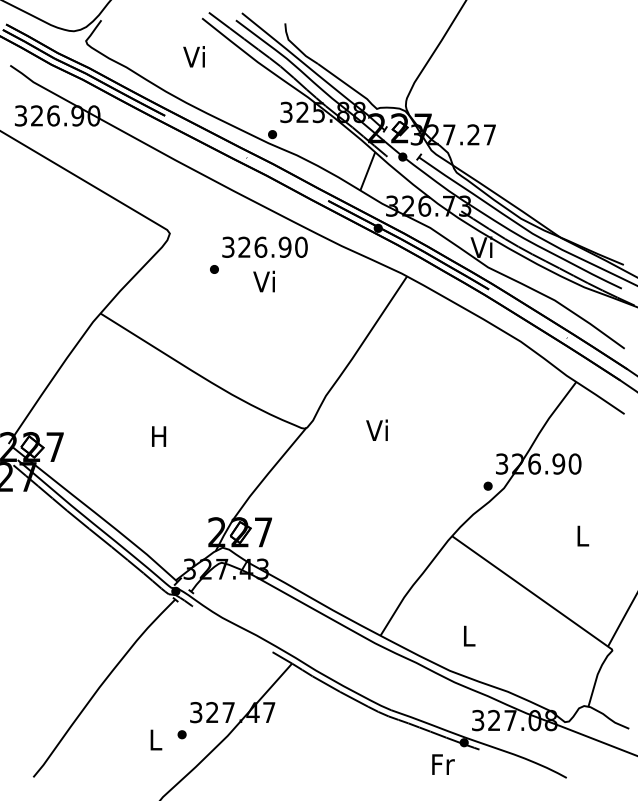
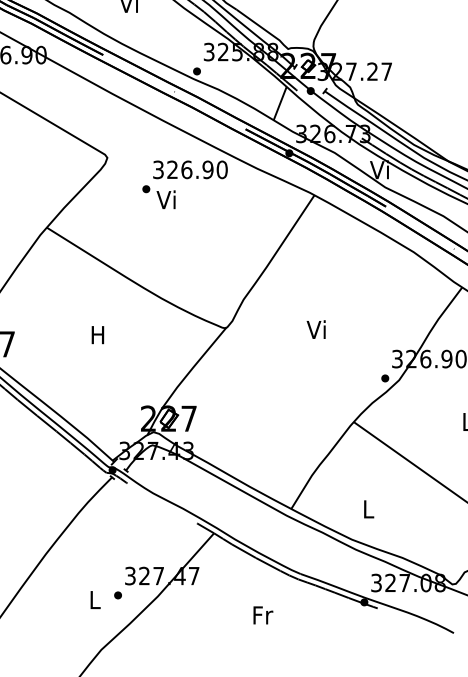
text: (263, 281) -> (165, 199), moved
text: (376, 429) -> (315, 328), moved
text: (443, 764) -> (263, 615), moved

